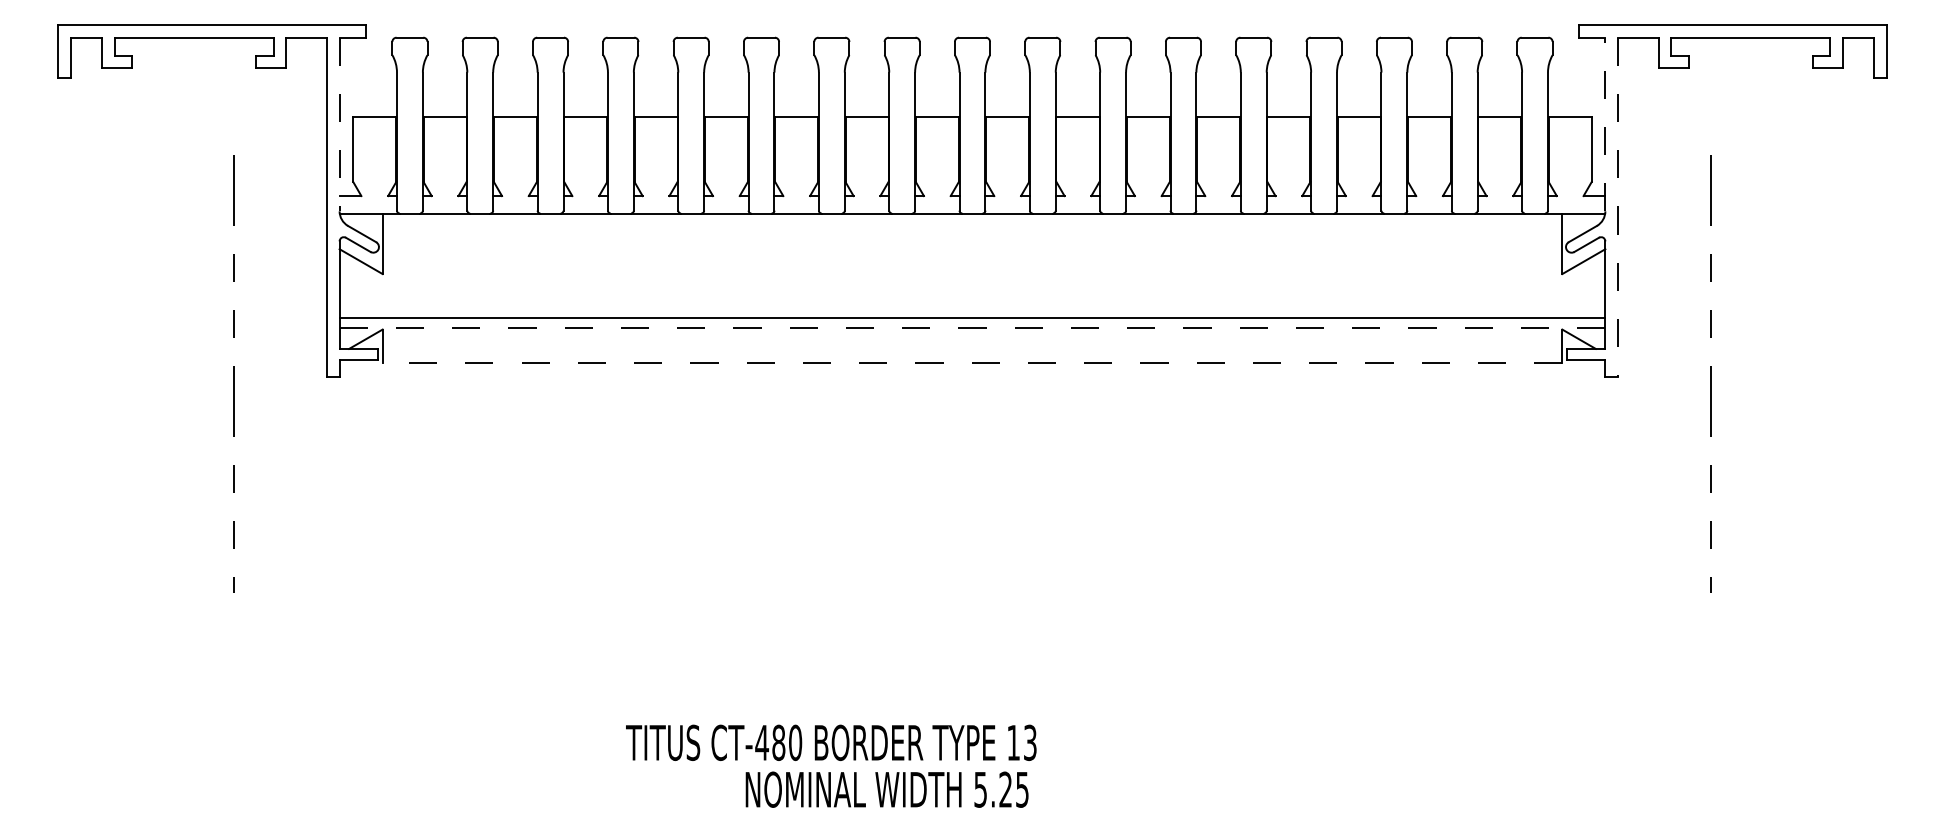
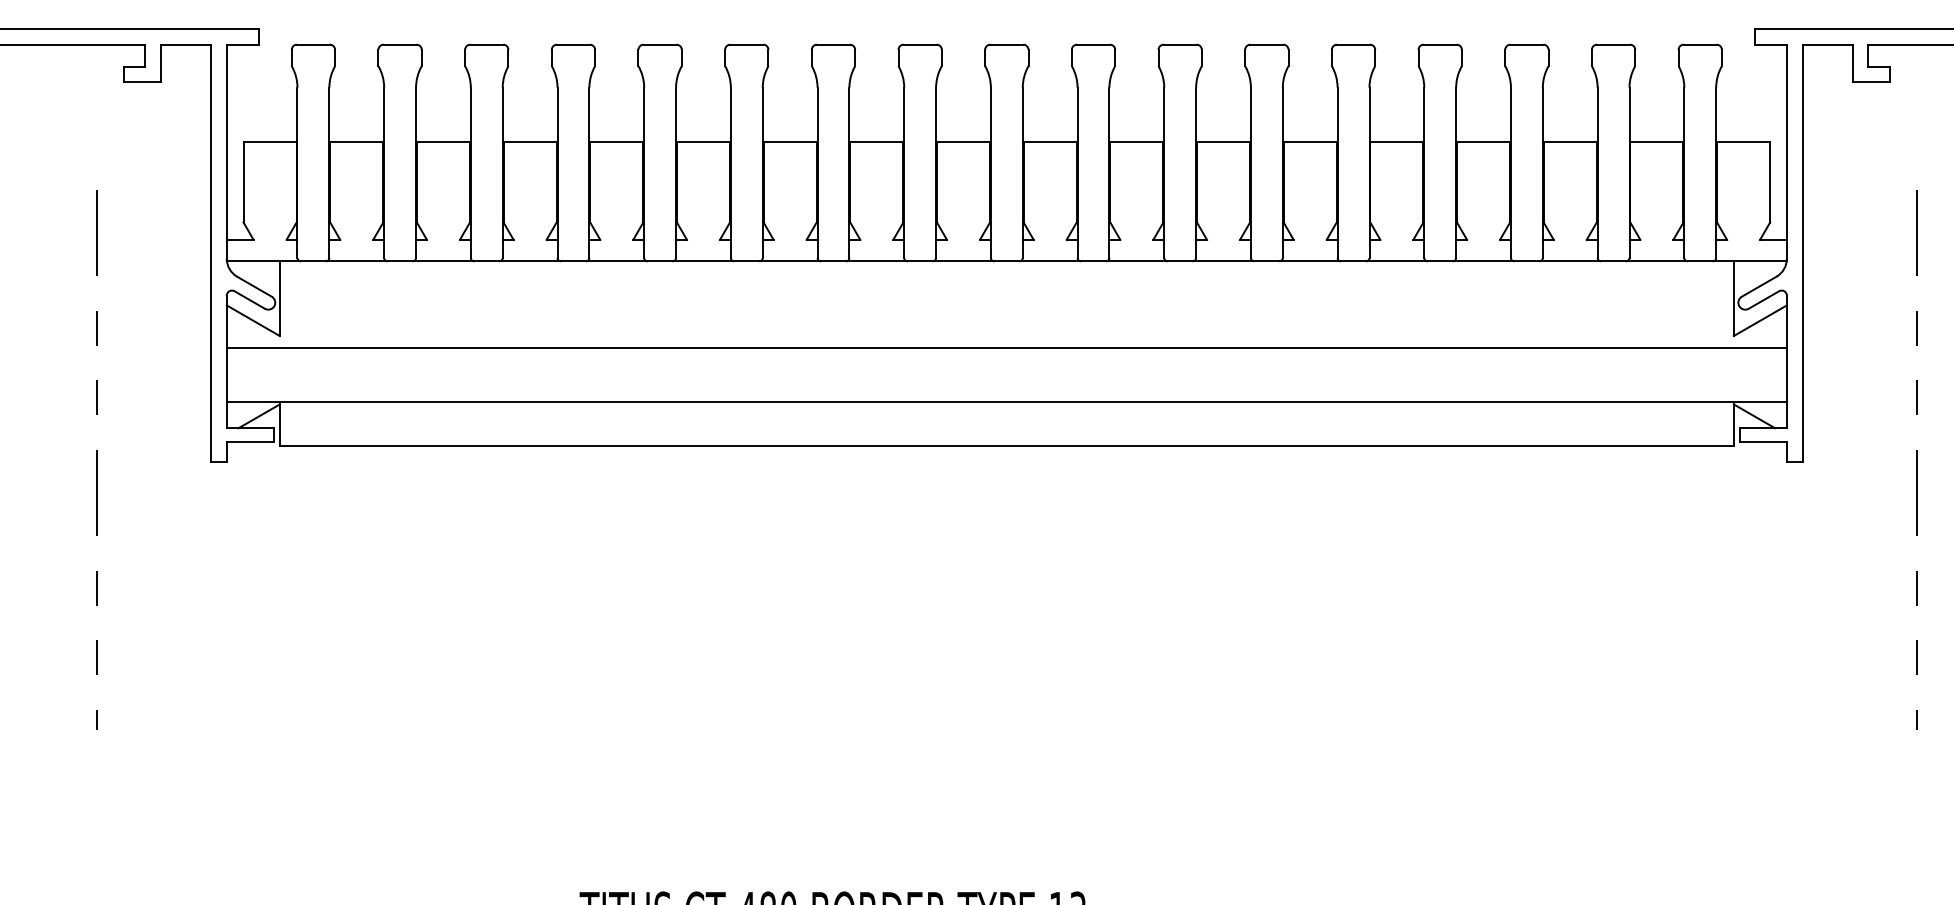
line: (339, 124) -> (226, 151), dashed -> solid
line: (1605, 124) -> (1787, 151), dashed -> solid
line: (1618, 207) -> (1803, 253), dashed -> solid
line: (972, 318) -> (1006, 348), moved
line: (972, 327) -> (1006, 401), dashed -> solid
line: (972, 363) -> (1006, 446), dashed -> solid

